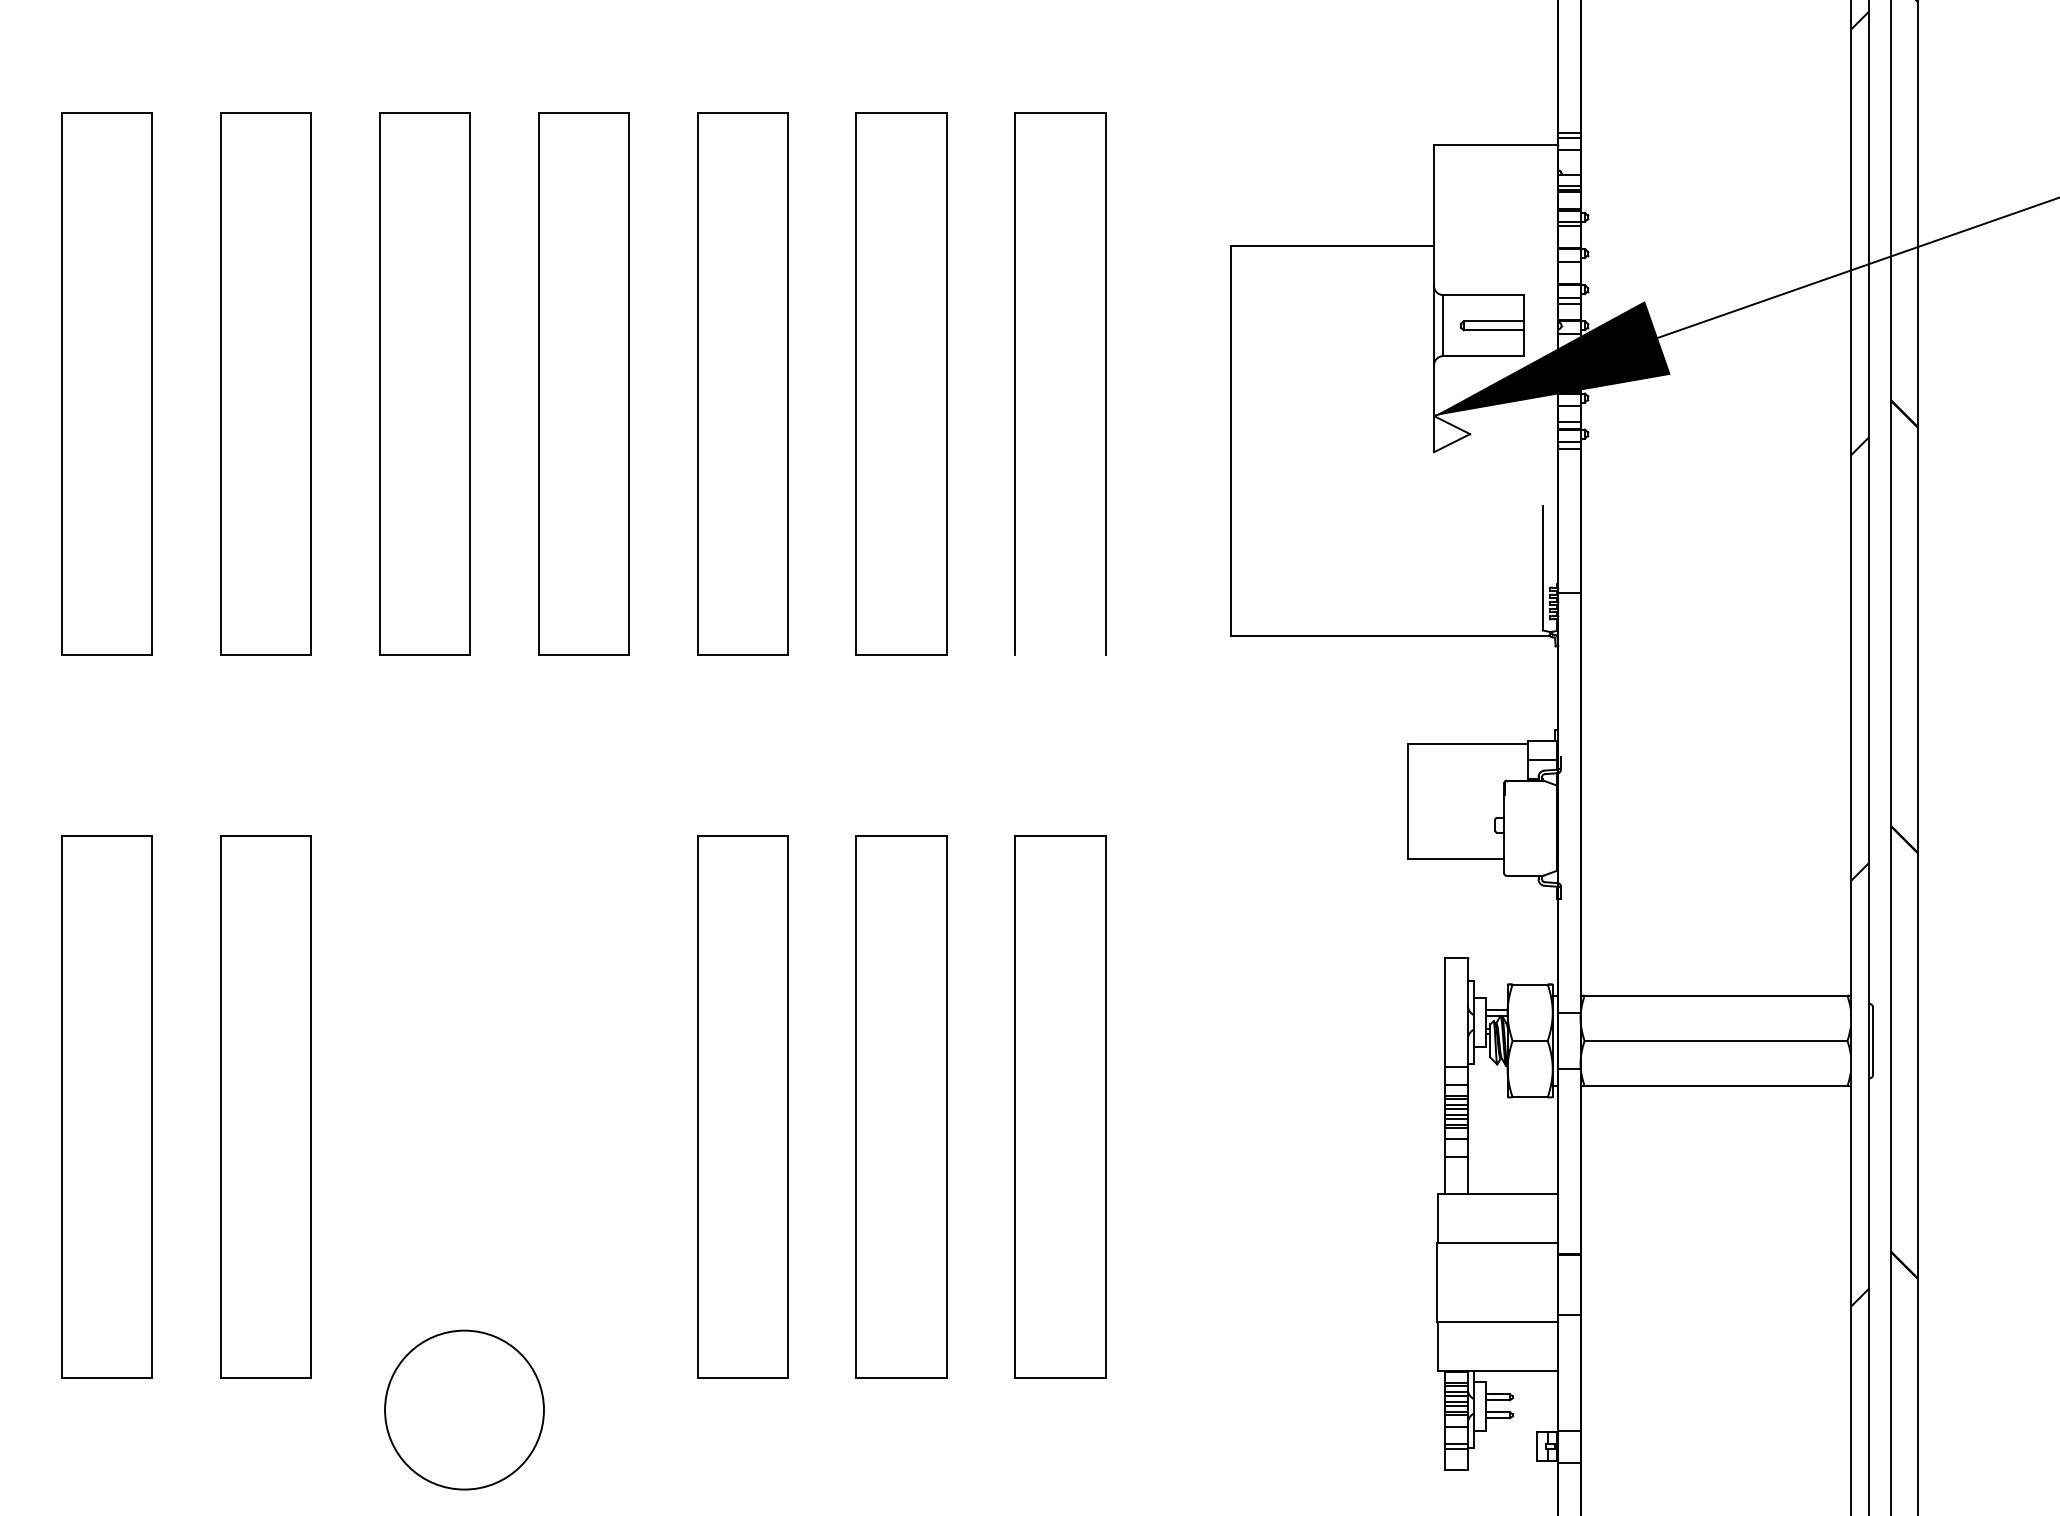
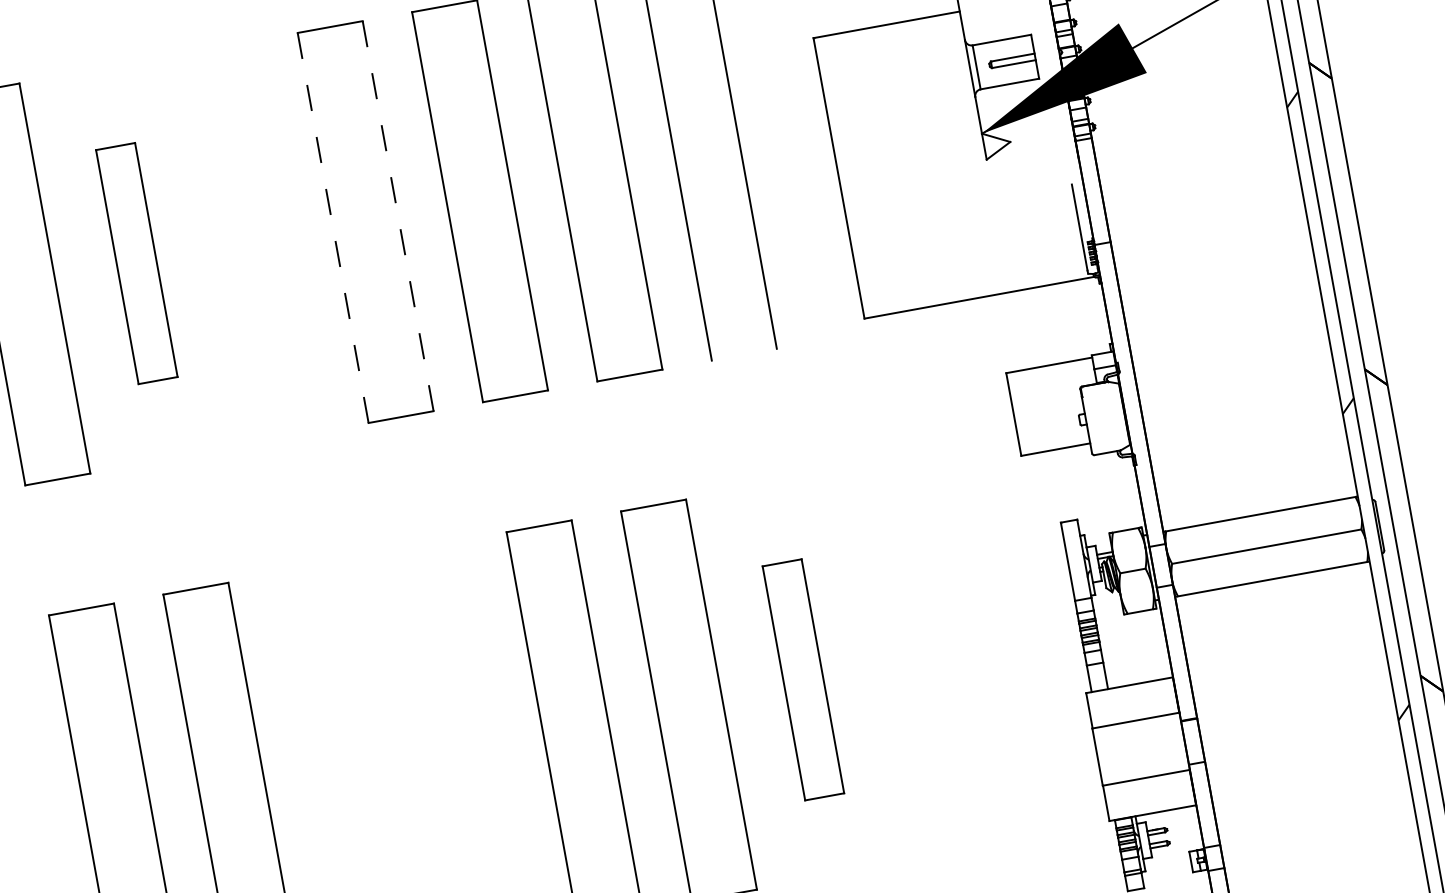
part: (265, 383) -> (136, 263), size x0.6
part: (424, 383) -> (250, 242), removed
line: (538, 384) -> (333, 228), solid -> dashed
line: (628, 384) -> (397, 216), solid -> dashed
part: (1060, 1106) -> (803, 679), size x0.6

